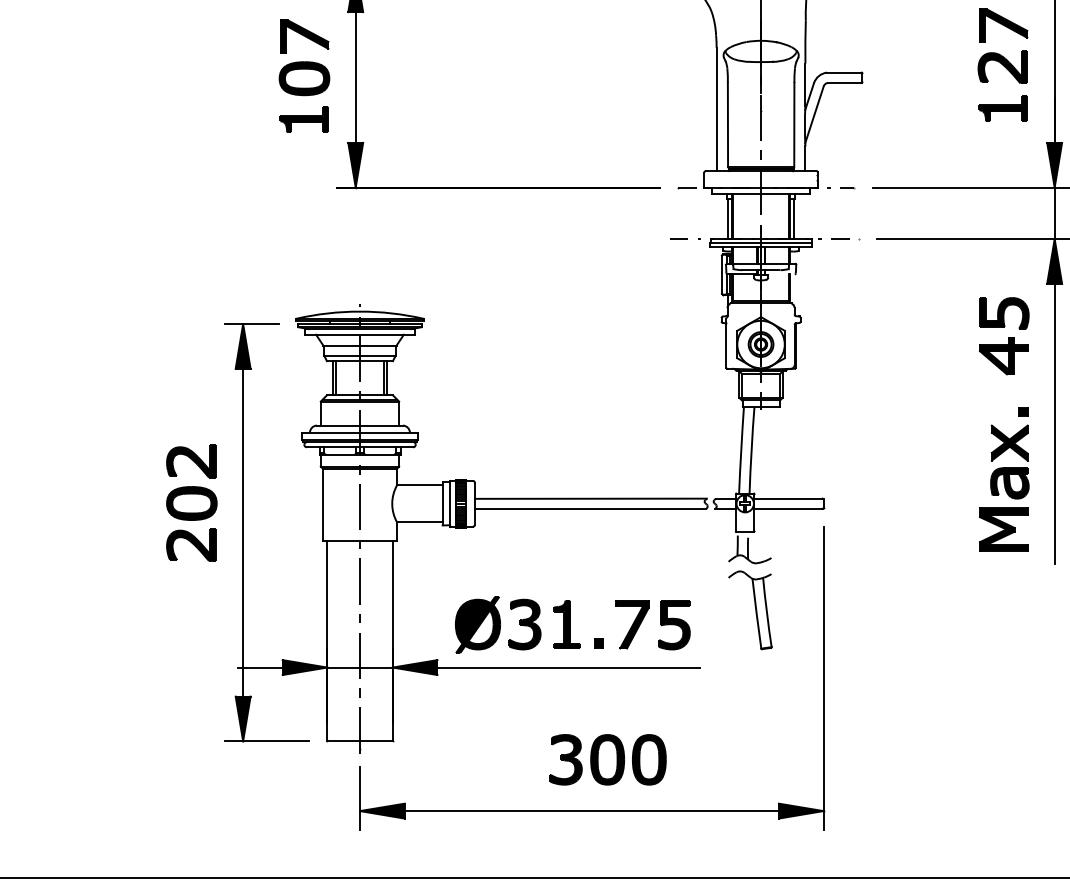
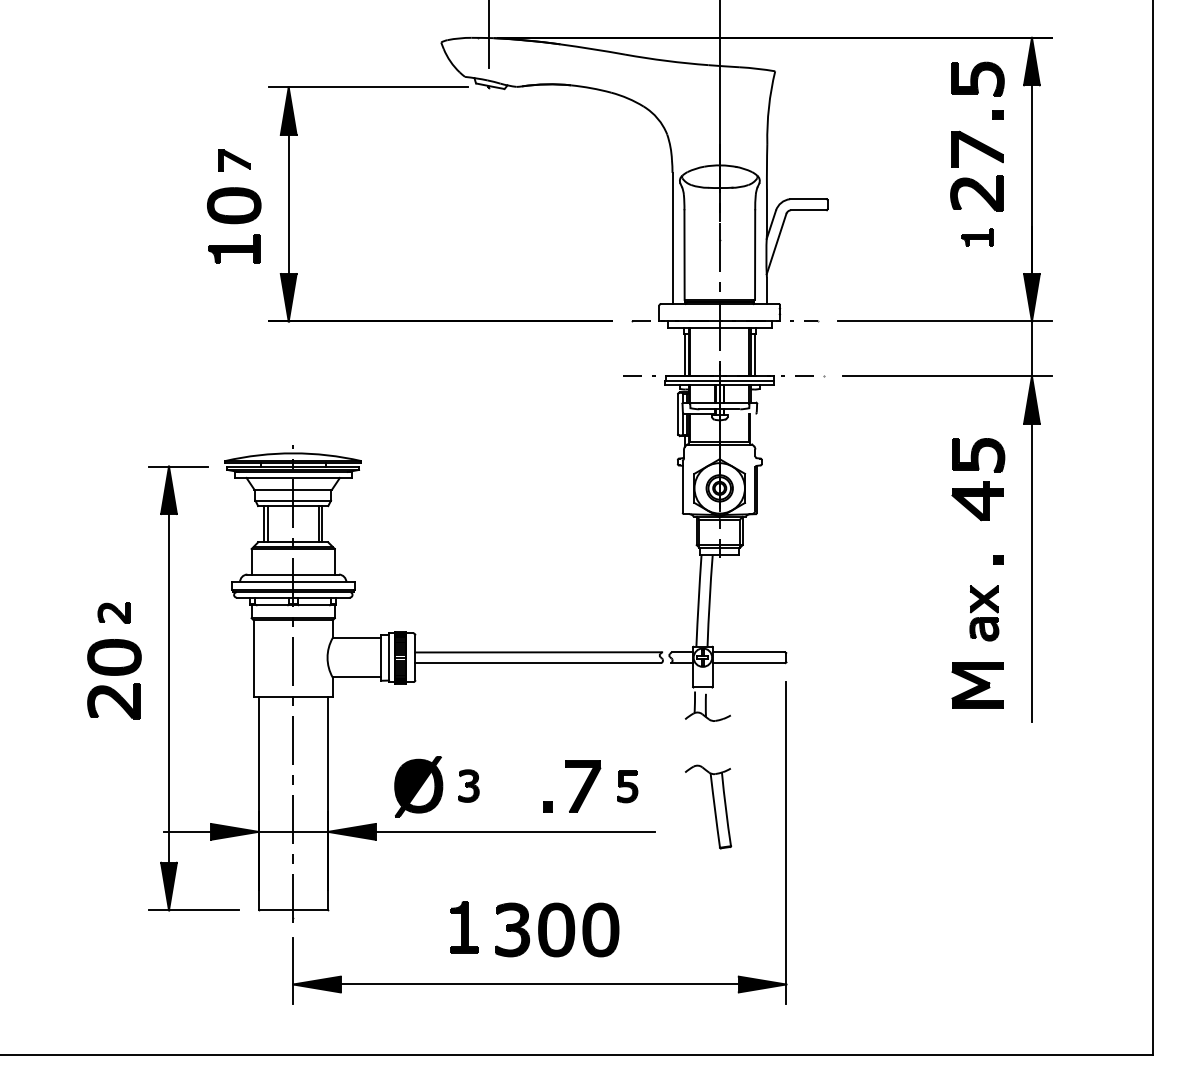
part: (304, 36) -> (234, 160), size x0.6
part: (1003, 108) -> (977, 237), size x0.6
part: (190, 461) -> (113, 612), size x0.6
part: (1010, 462) -> (984, 613), size x0.7
part: (750, 609) -> (708, 806), moved
part: (524, 623) -> (468, 785), size x0.6
part: (567, 624) -> (464, 927), moved
part: (674, 624) -> (627, 786), size x0.6

